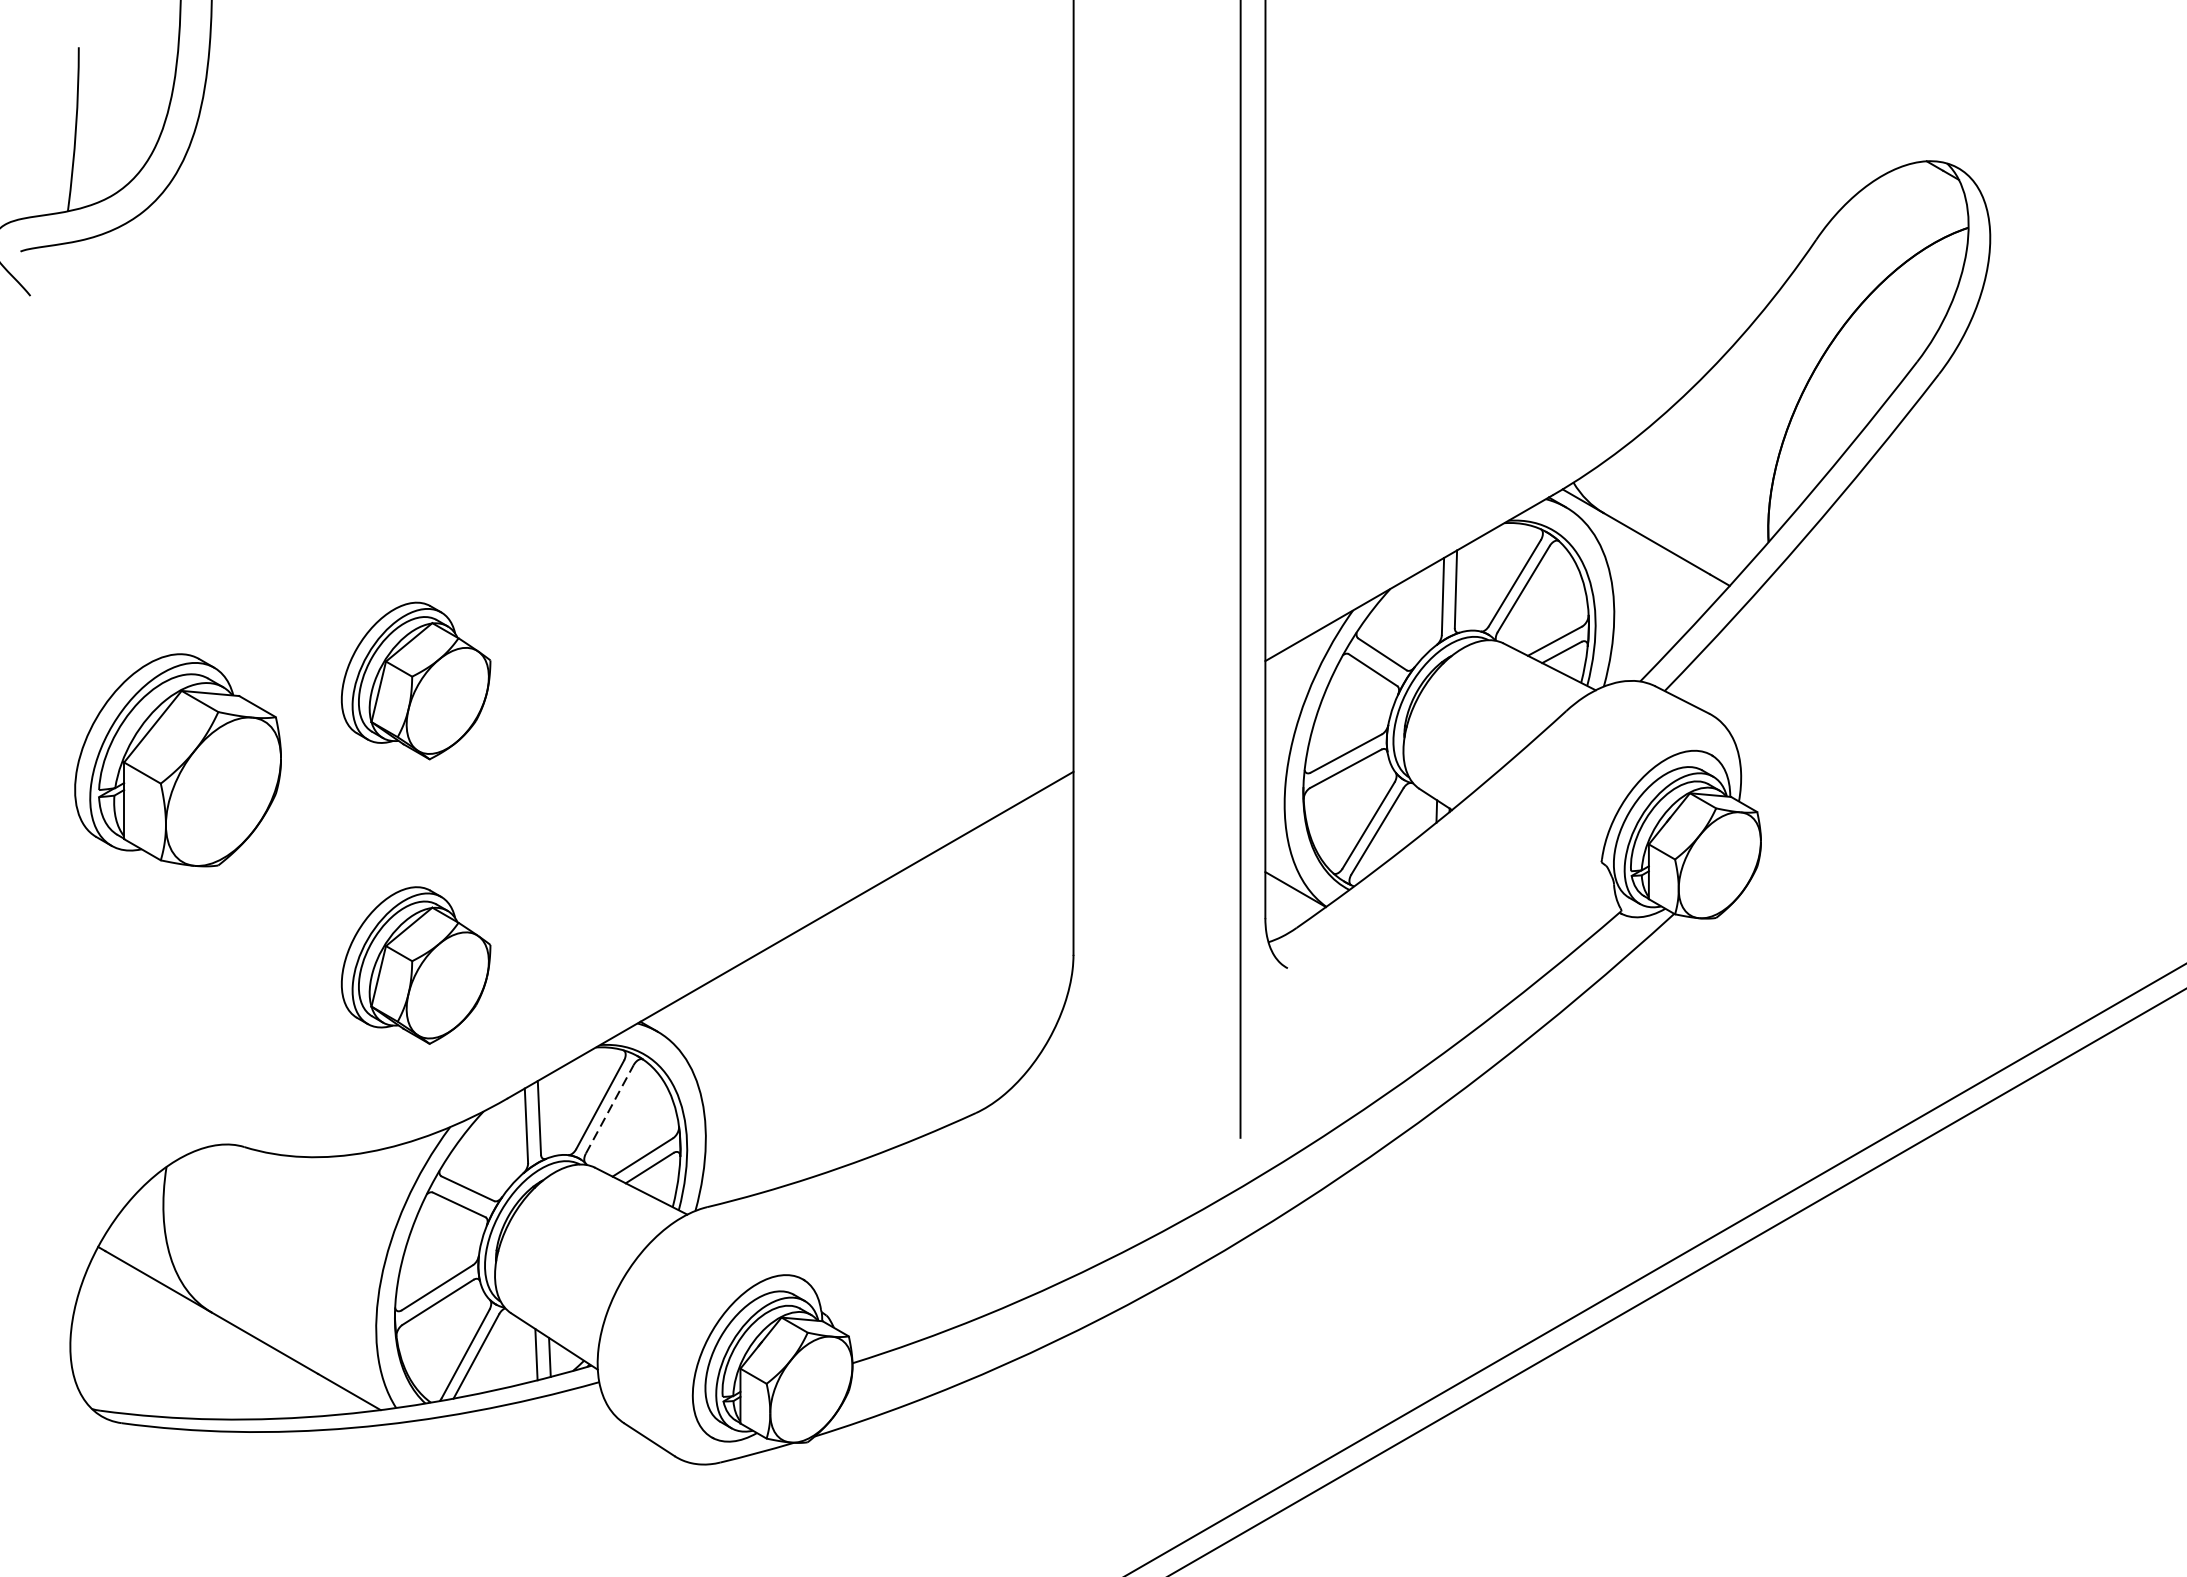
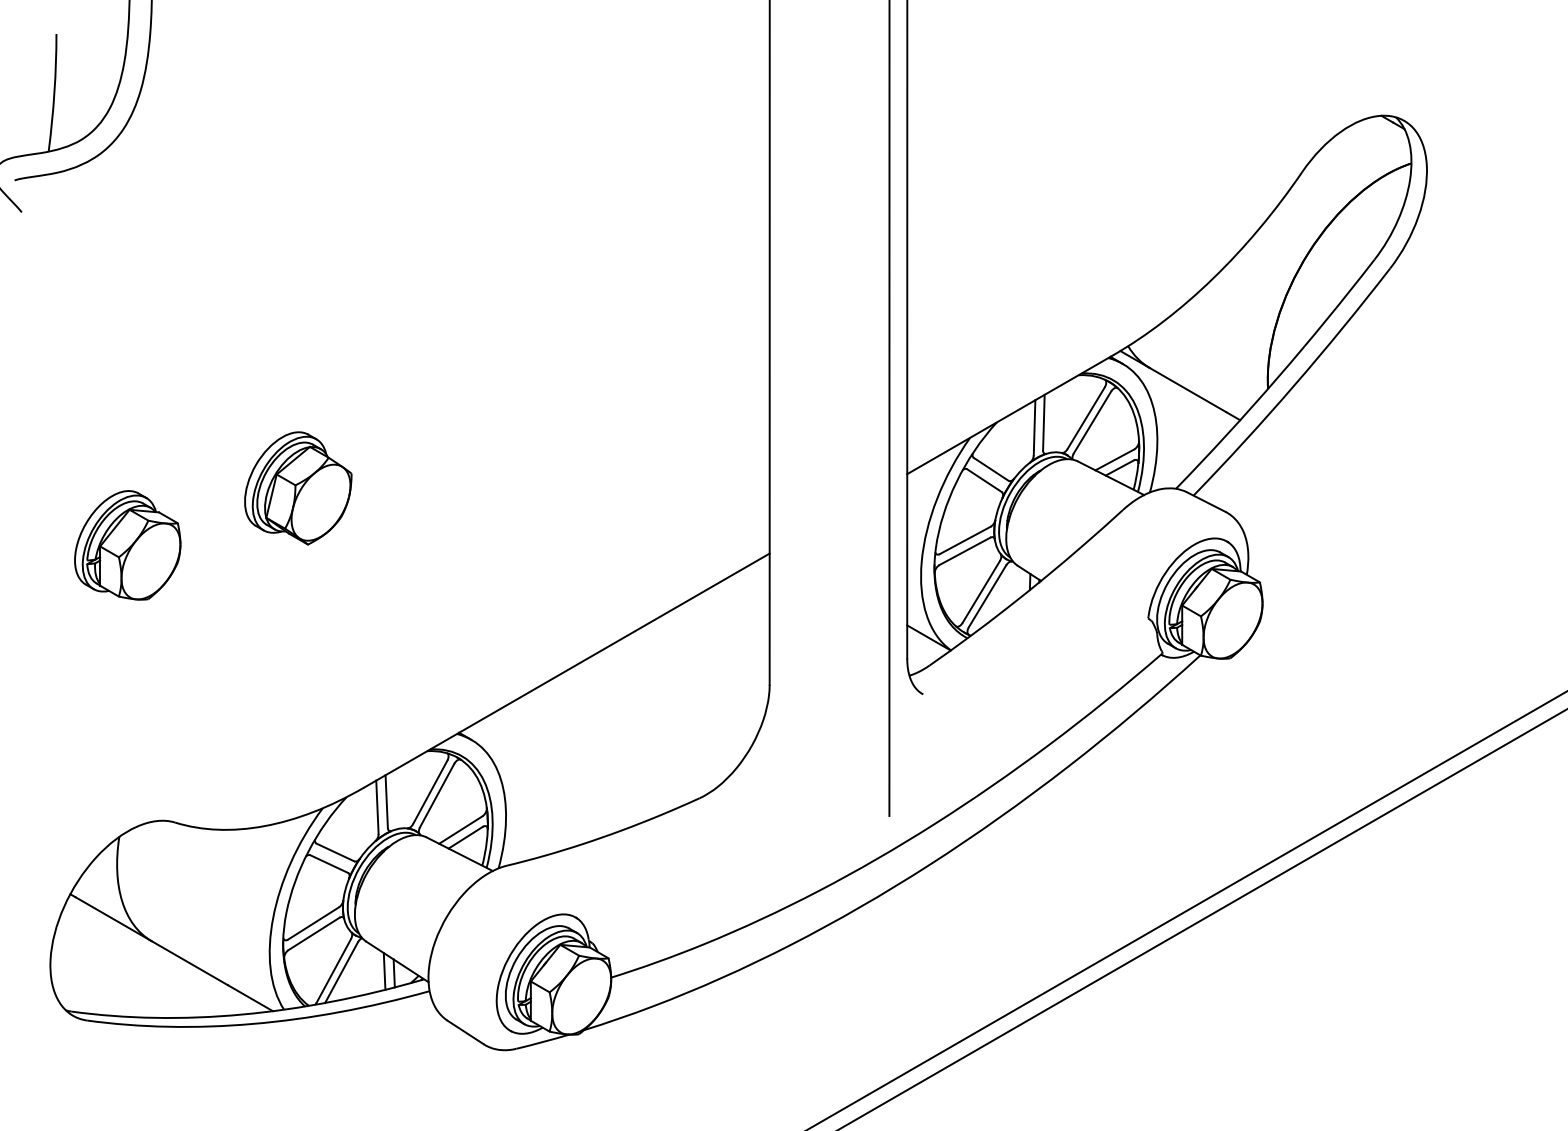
part: (177, 760) -> (127, 545), size x0.71
part: (416, 965) -> (298, 692), removed
line: (610, 1109) -> (437, 795), dashed -> solid

